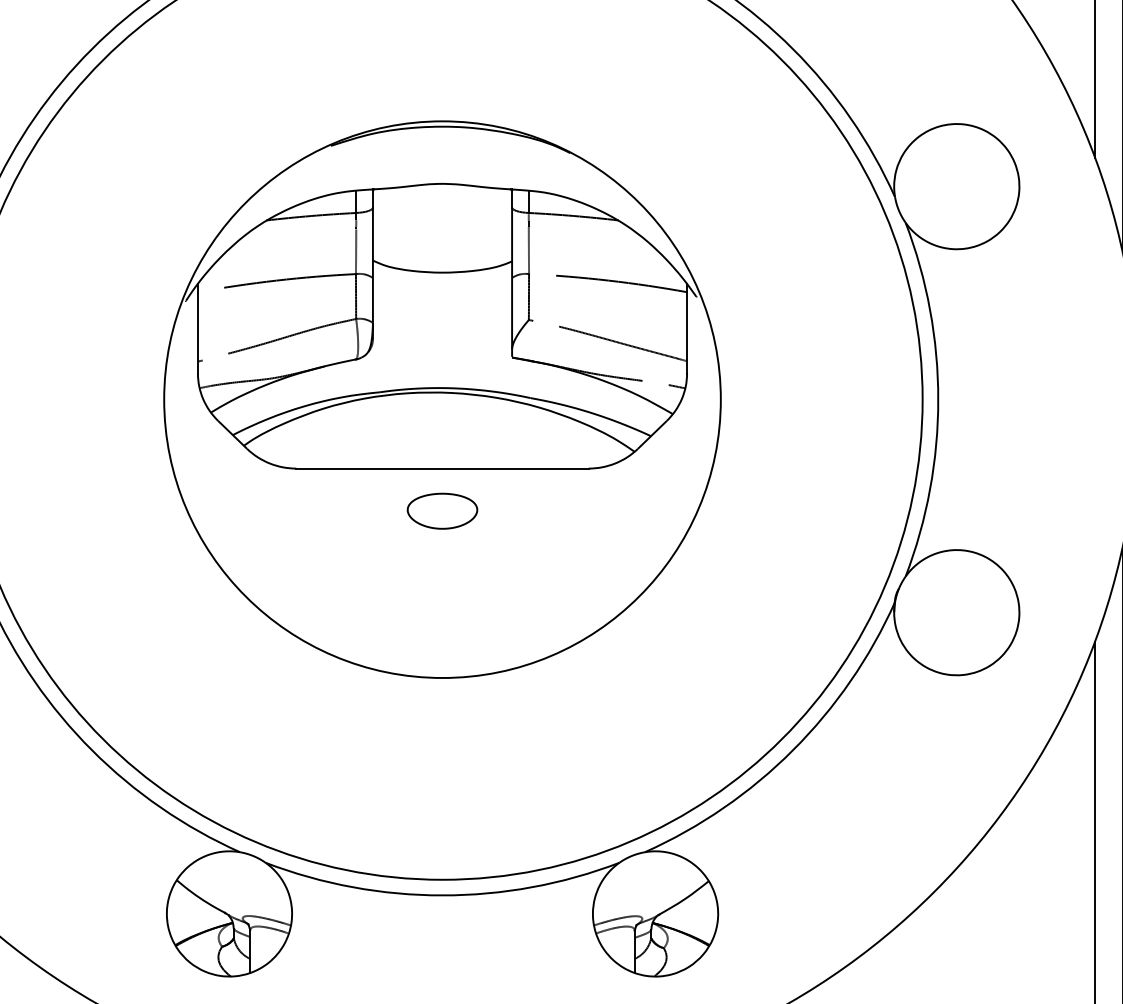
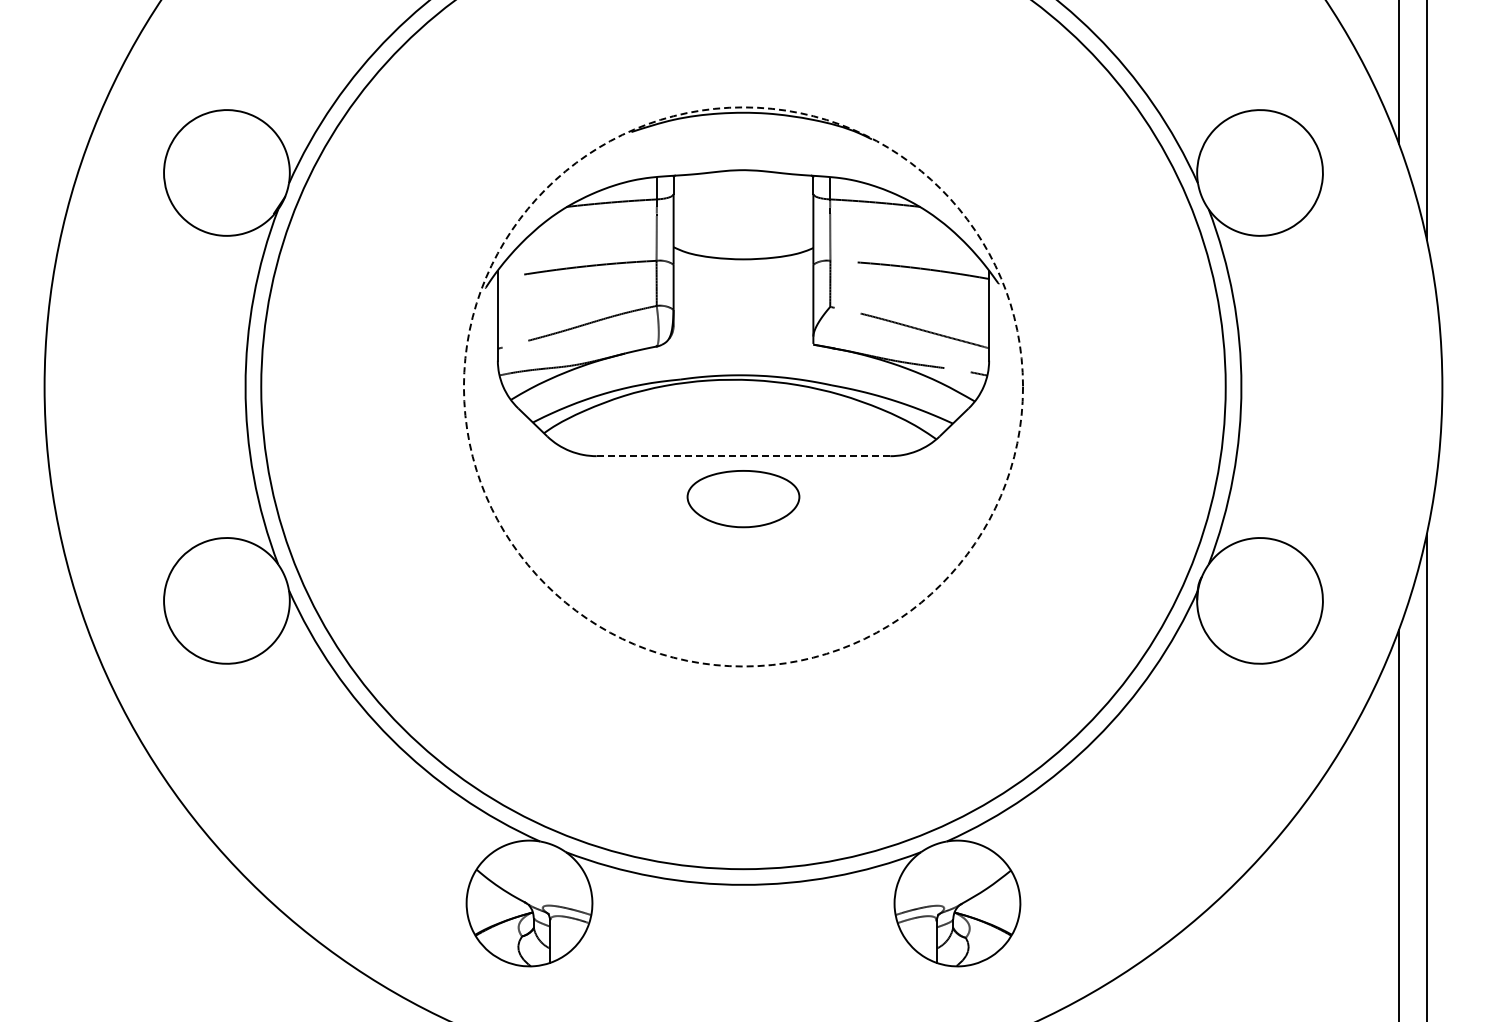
circle: (442, 399) -> (743, 386), solid -> dashed
line: (442, 468) -> (743, 456), solid -> dashed
part: (442, 510) -> (743, 498), size x1.6

